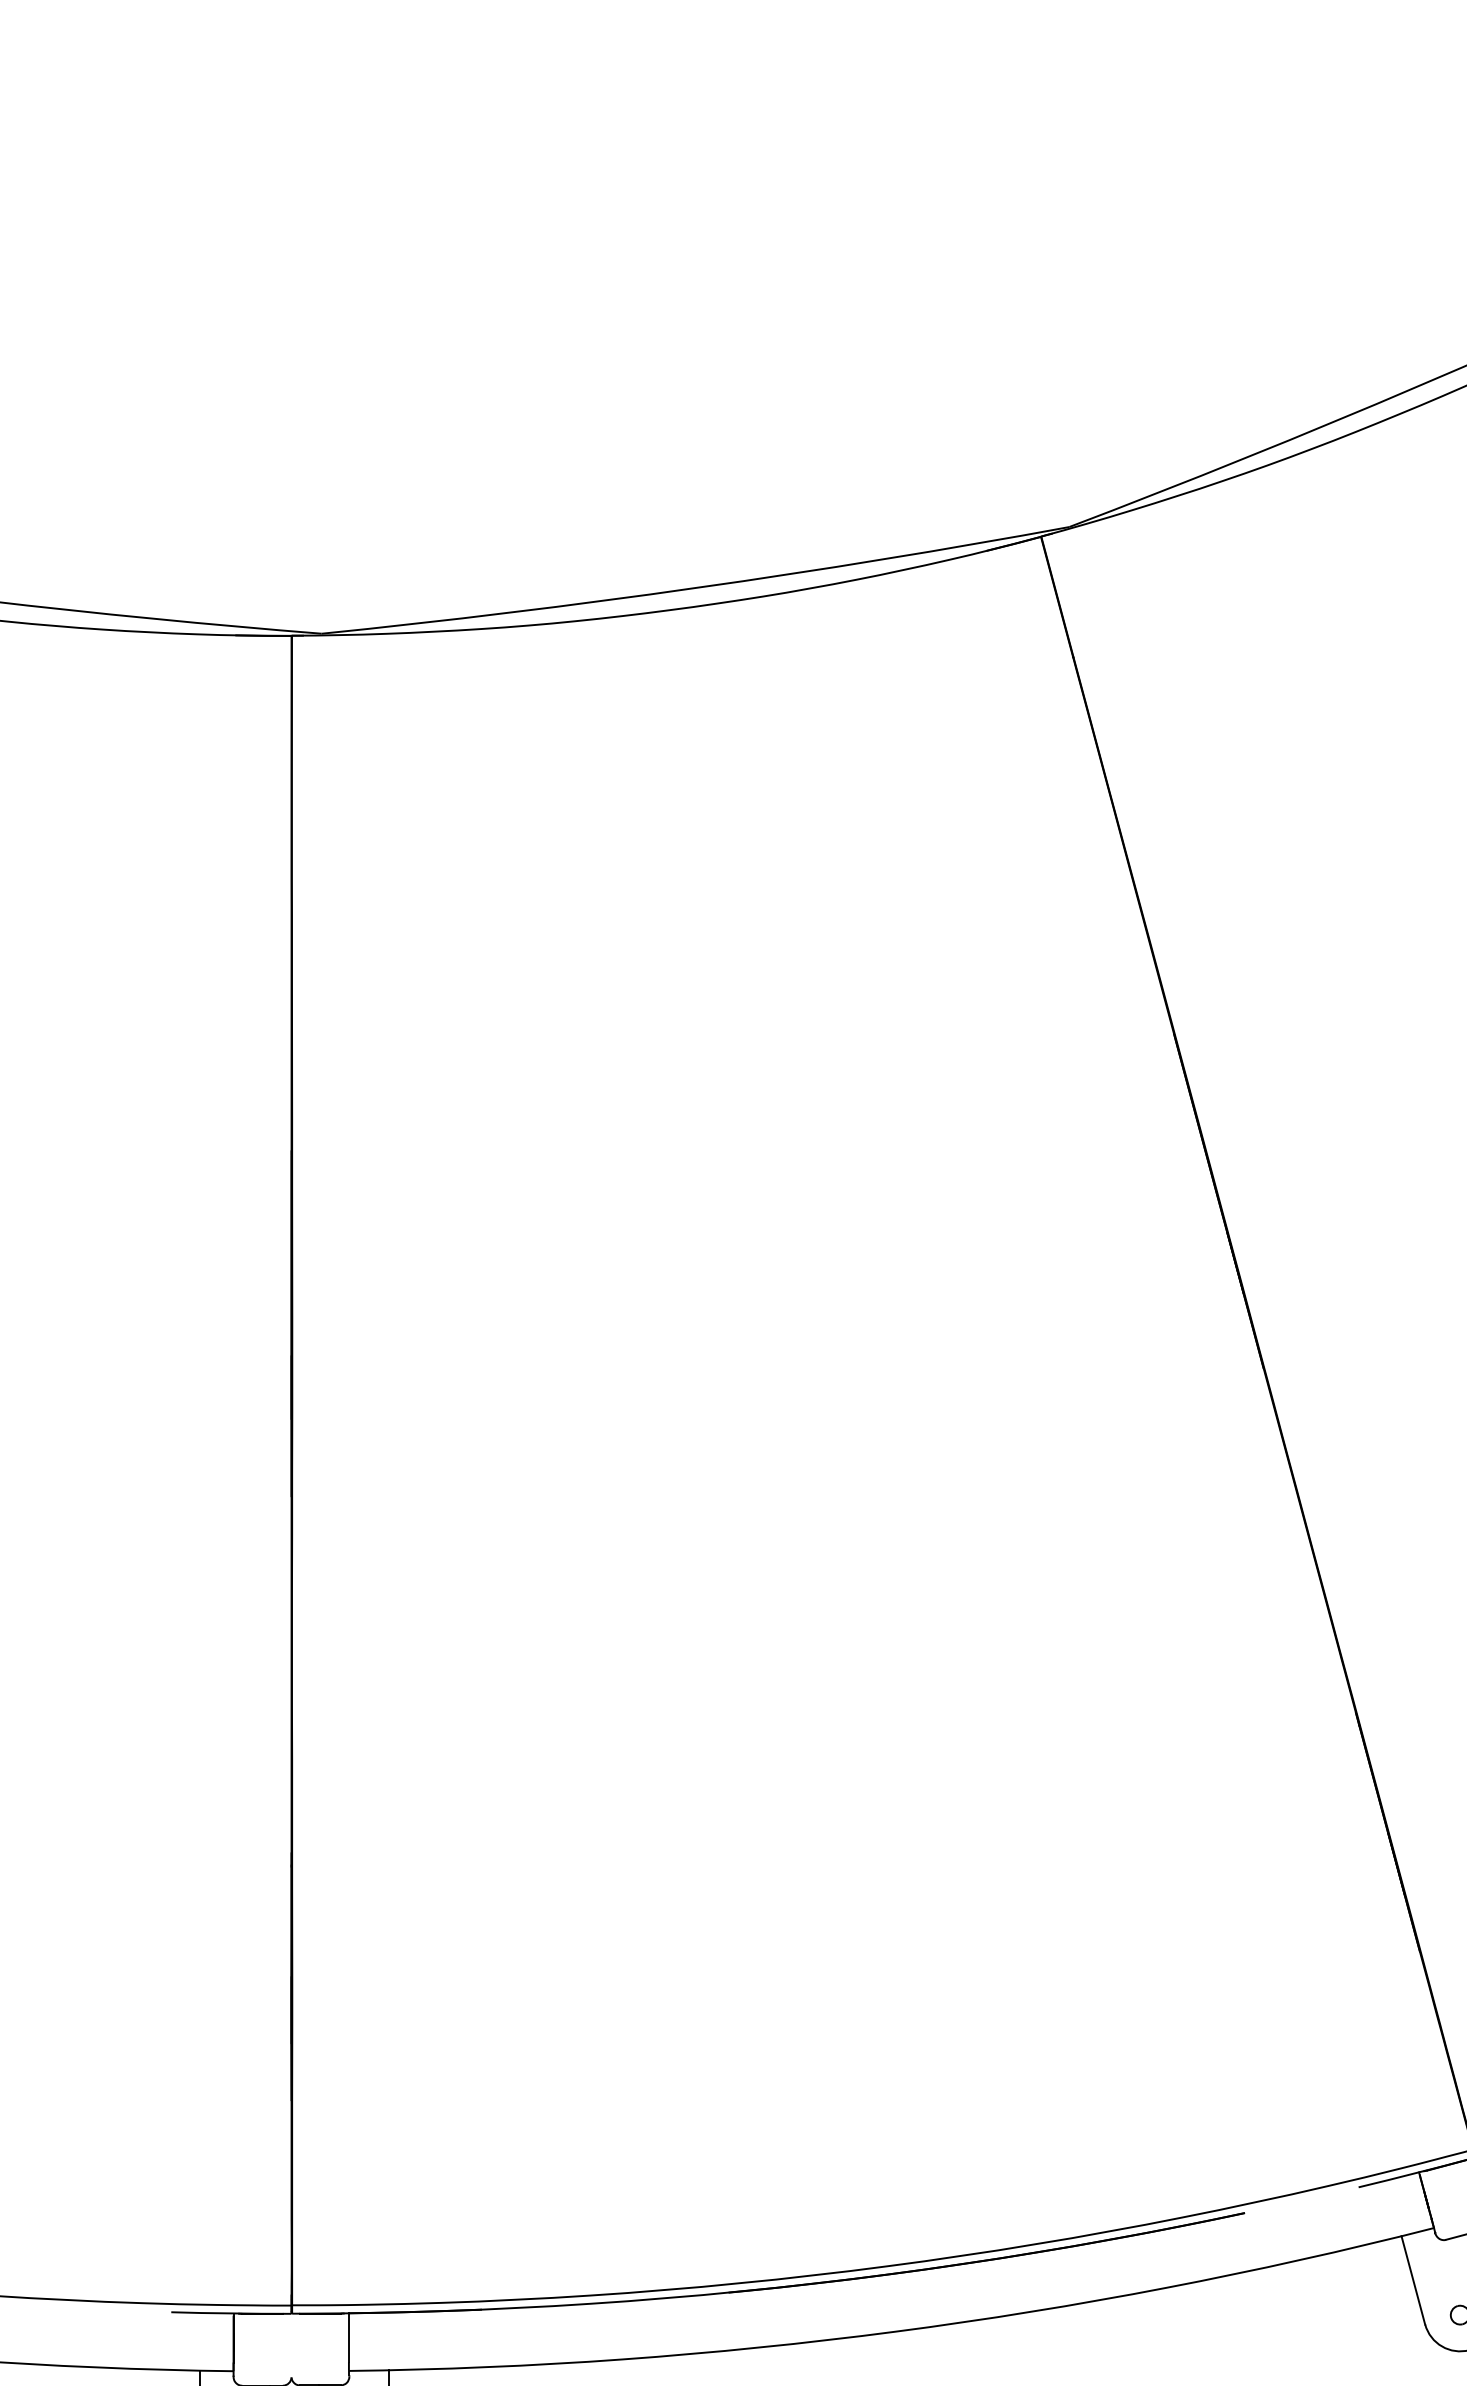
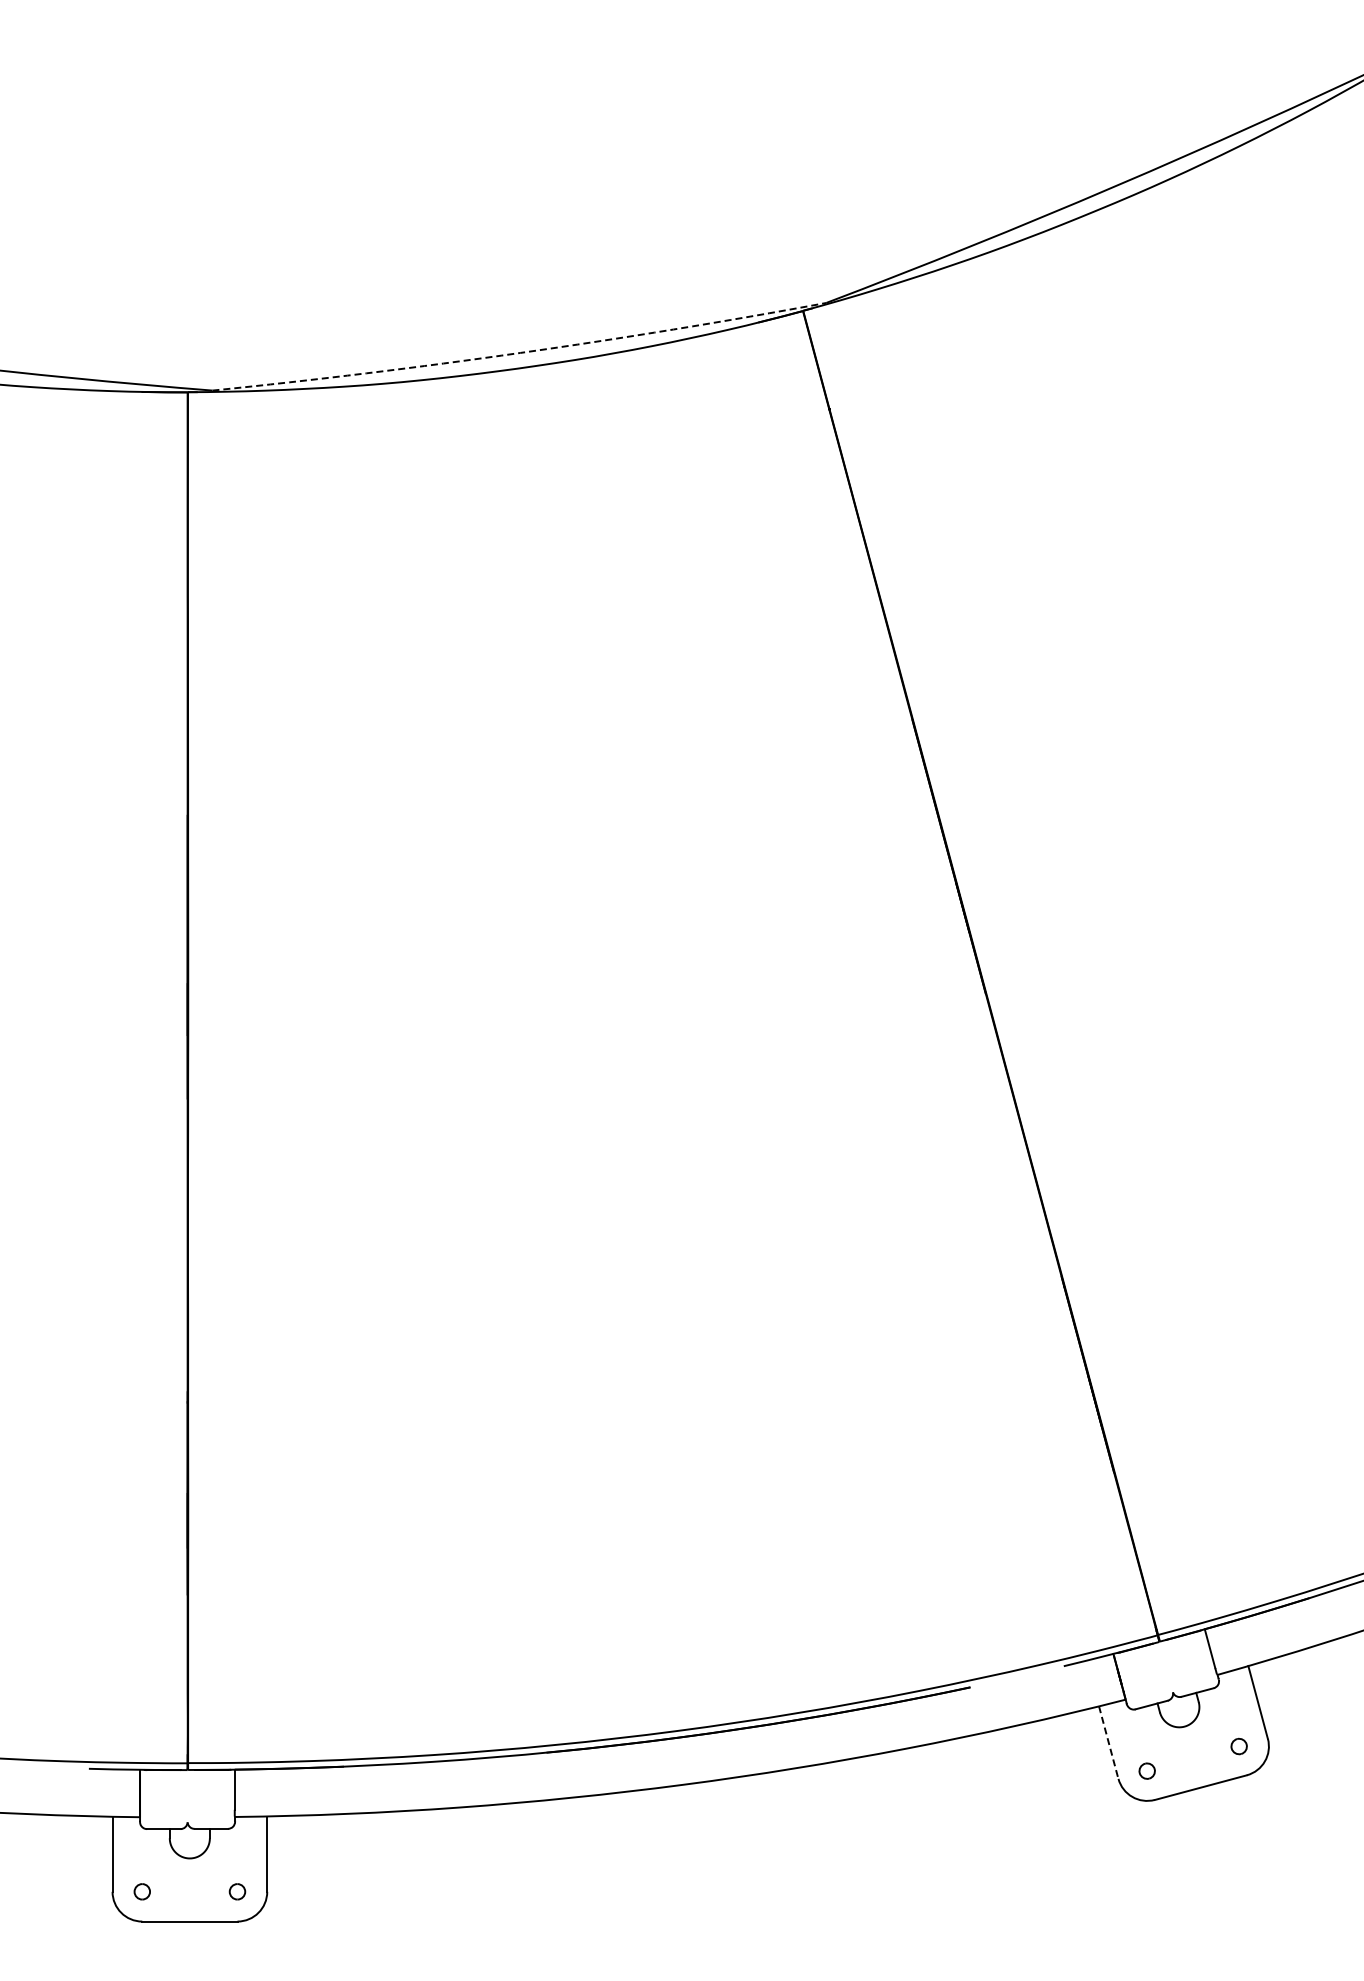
arc: (696, 587) -> (520, 352), solid -> dashed
line: (1413, 2280) -> (1108, 1742), solid -> dashed

